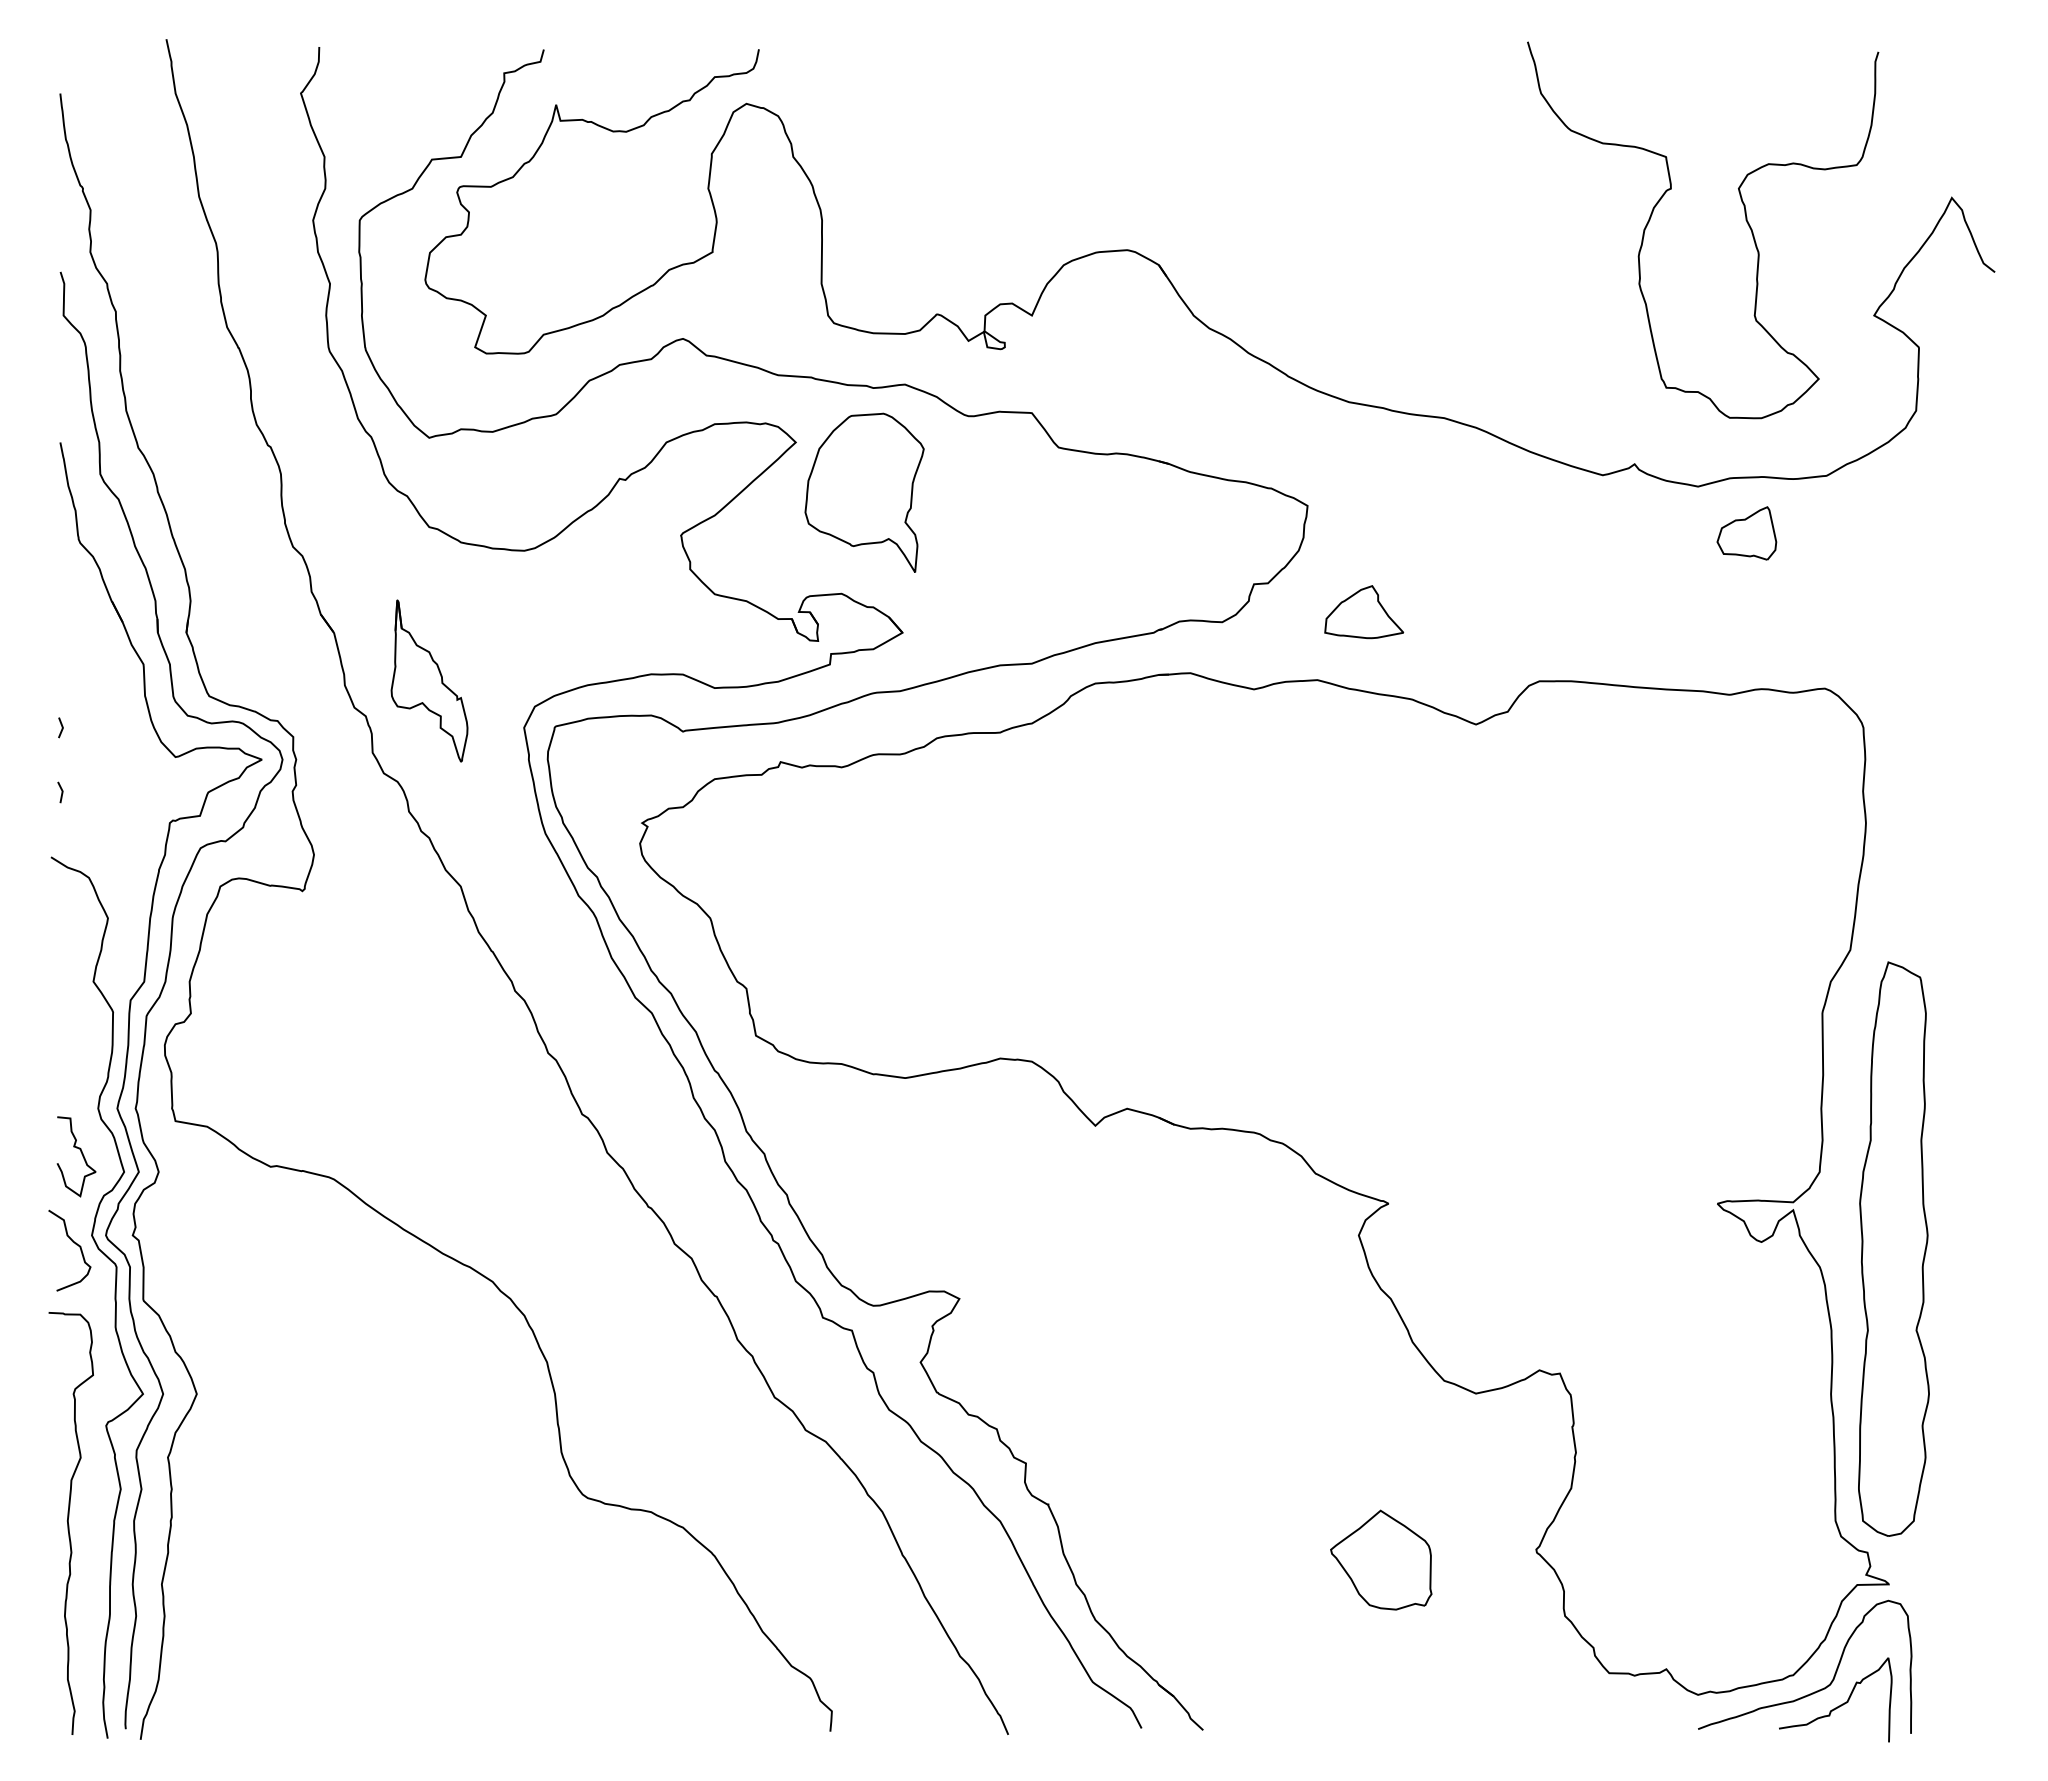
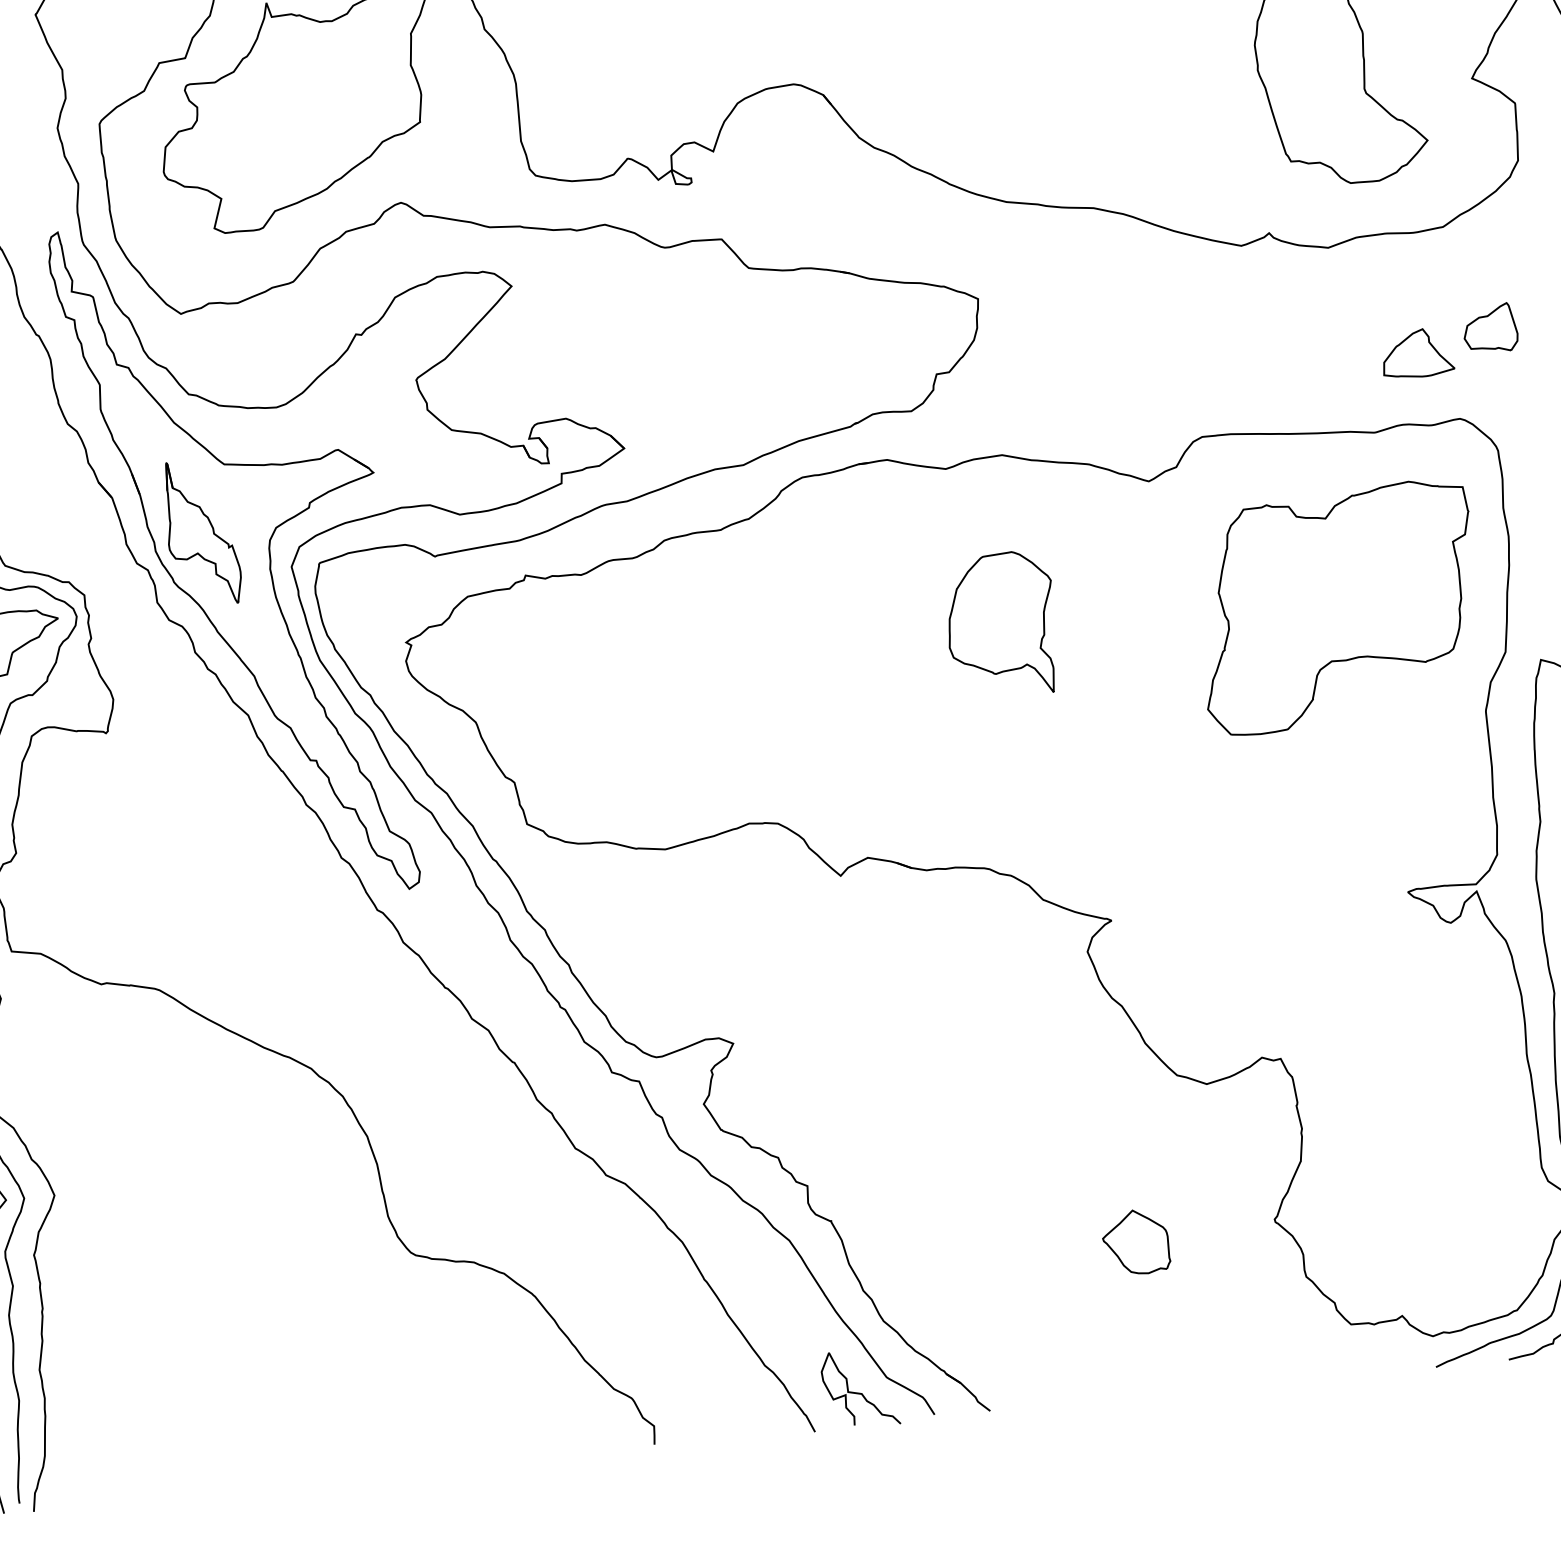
part: (864, 492) -> (1001, 624), moved
part: (1746, 533) -> (1490, 328), moved
part: (1364, 612) -> (1417, 353), moved
part: (461, 714) -> (234, 560), added
part: (1670, 883) -> (1337, 607), added
part: (1381, 1559) -> (1136, 1241), size x0.71
curve: (1059, 1695) -> (857, 1392), added

